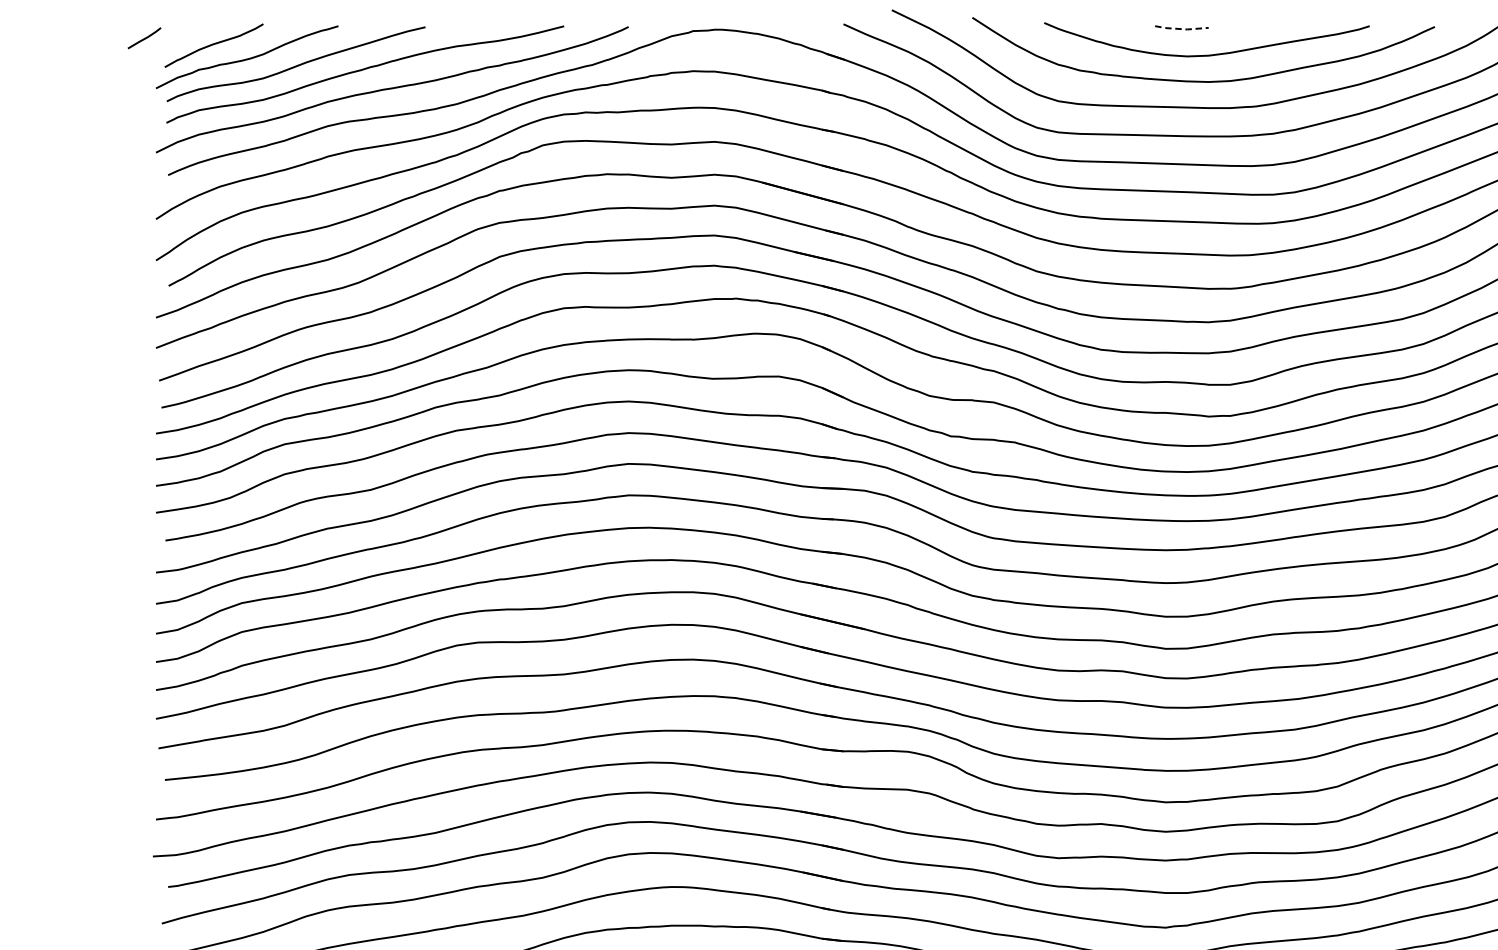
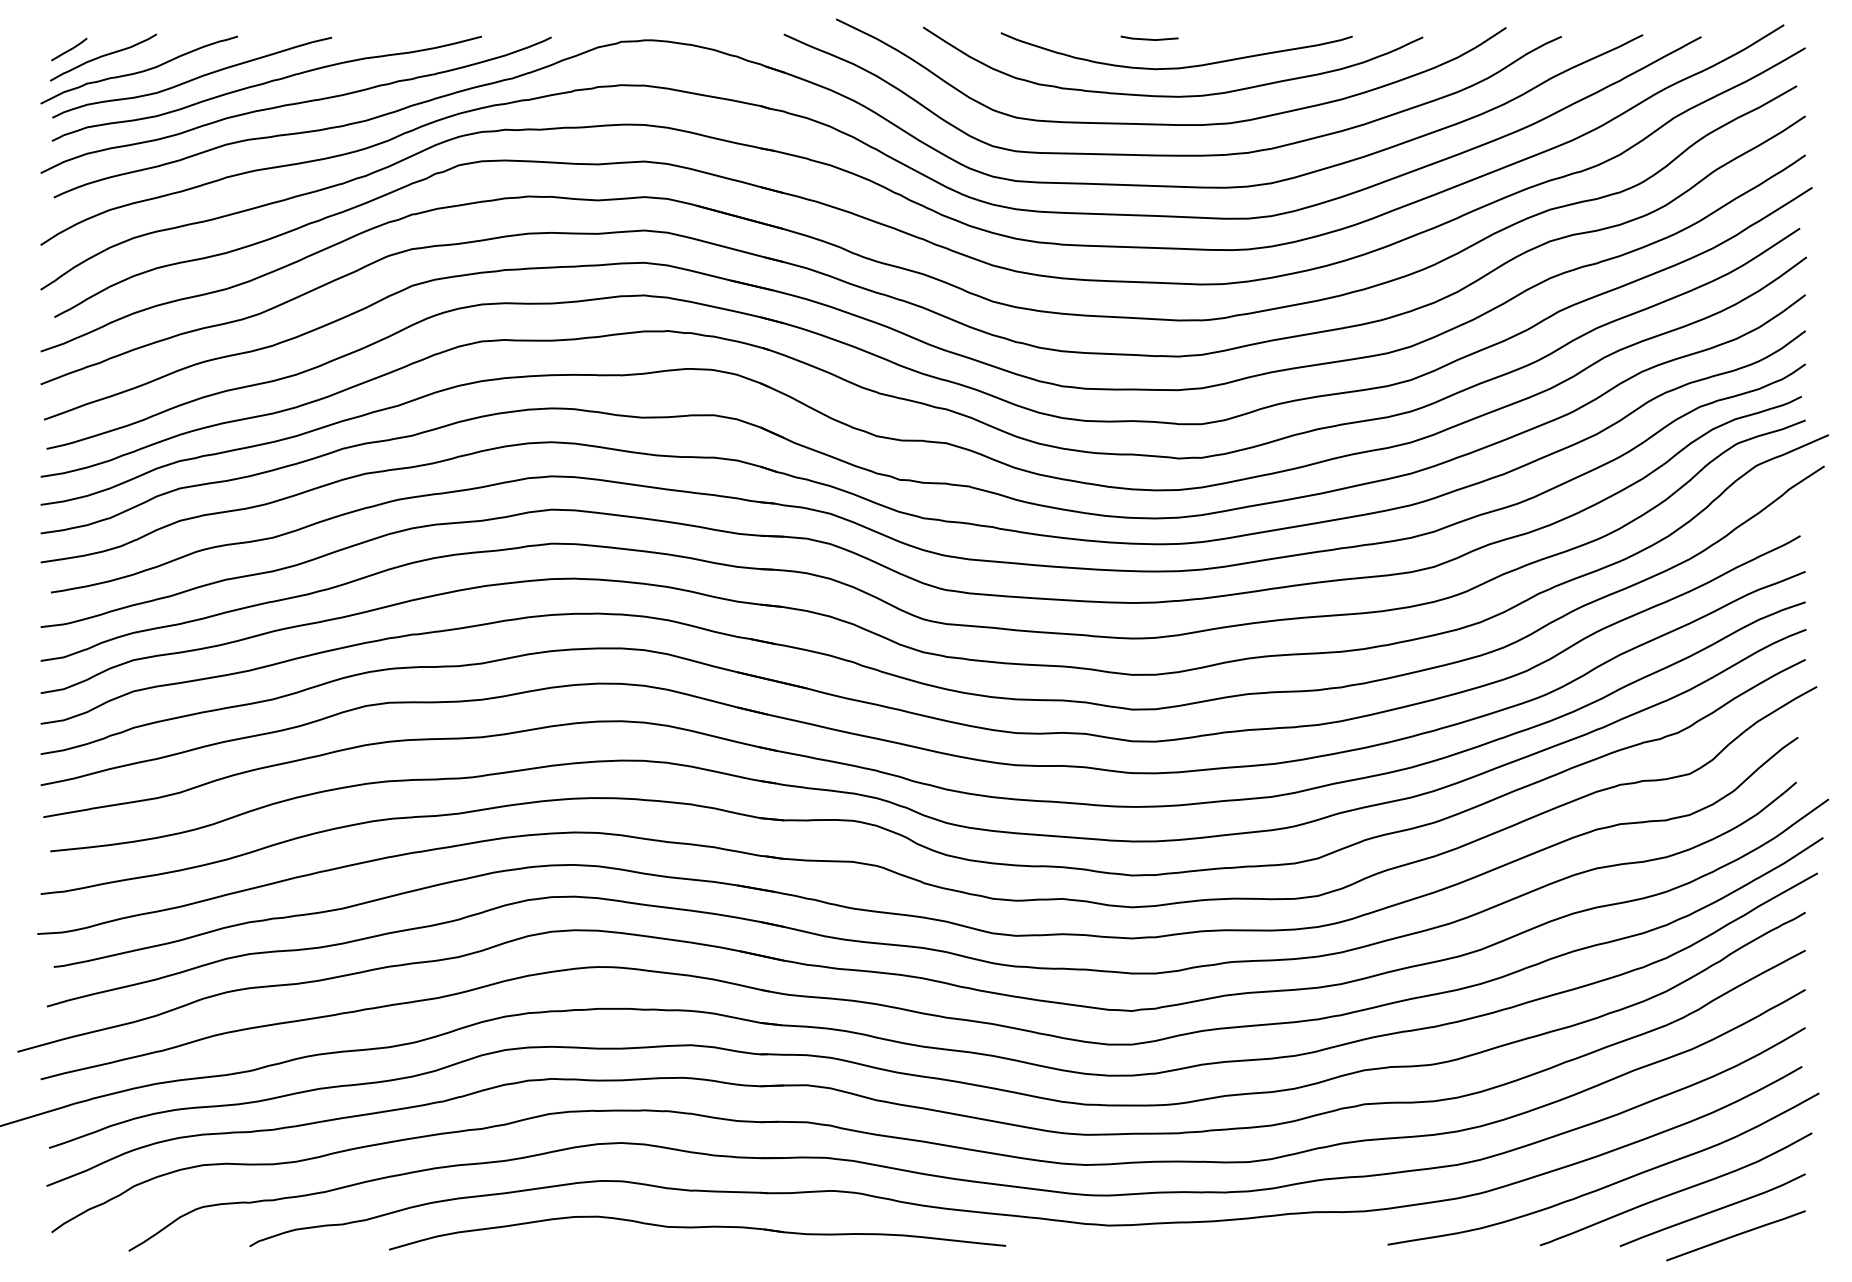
line: (1181, 28) -> (1149, 39), dashed -> solid
line: (144, 38) -> (69, 49), moved

